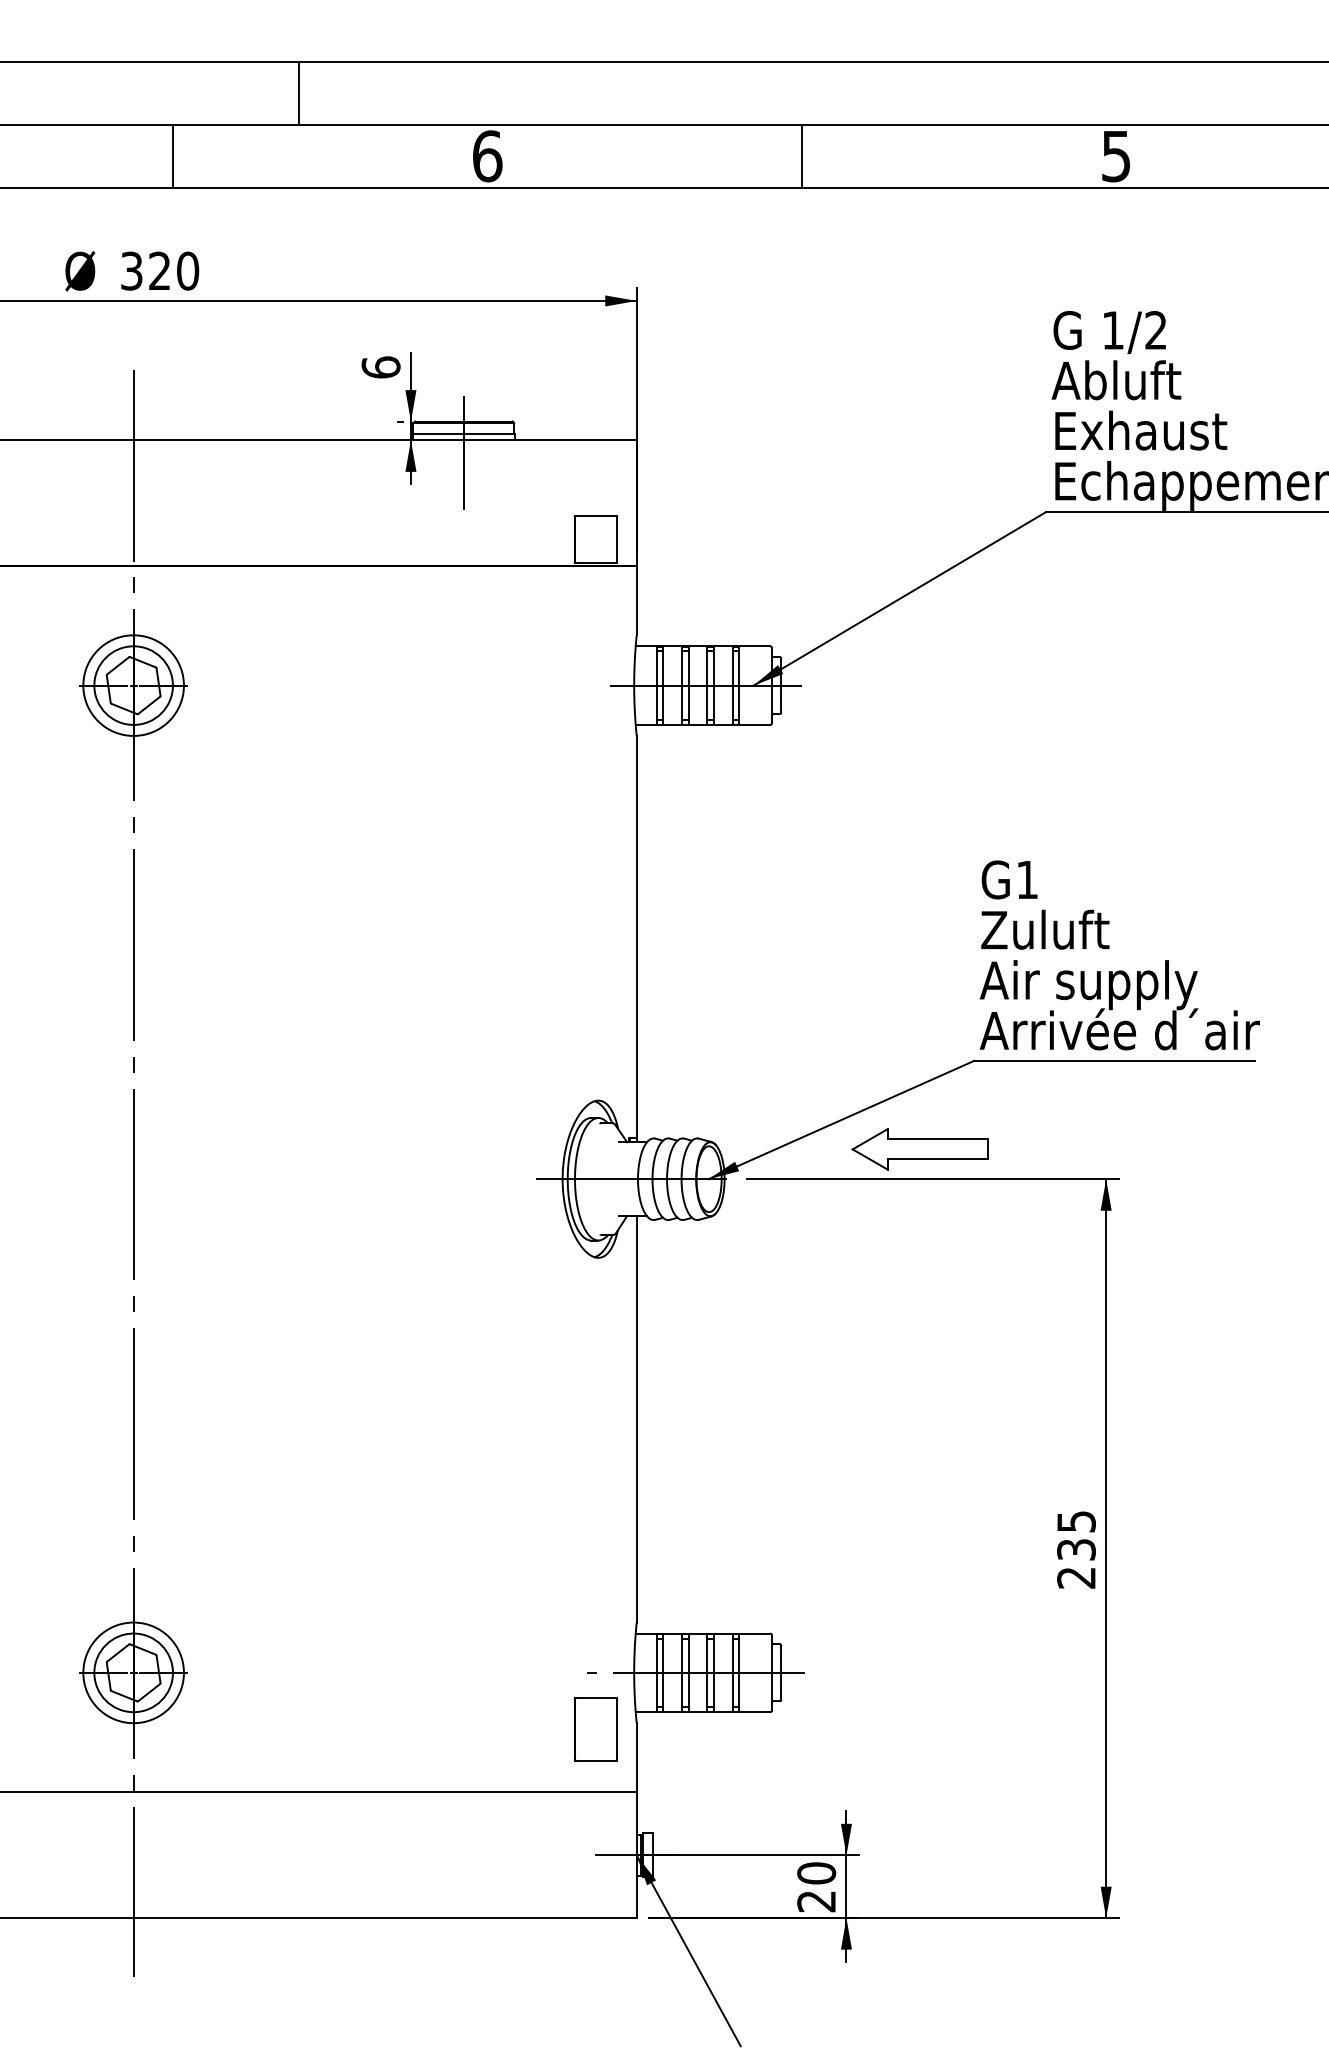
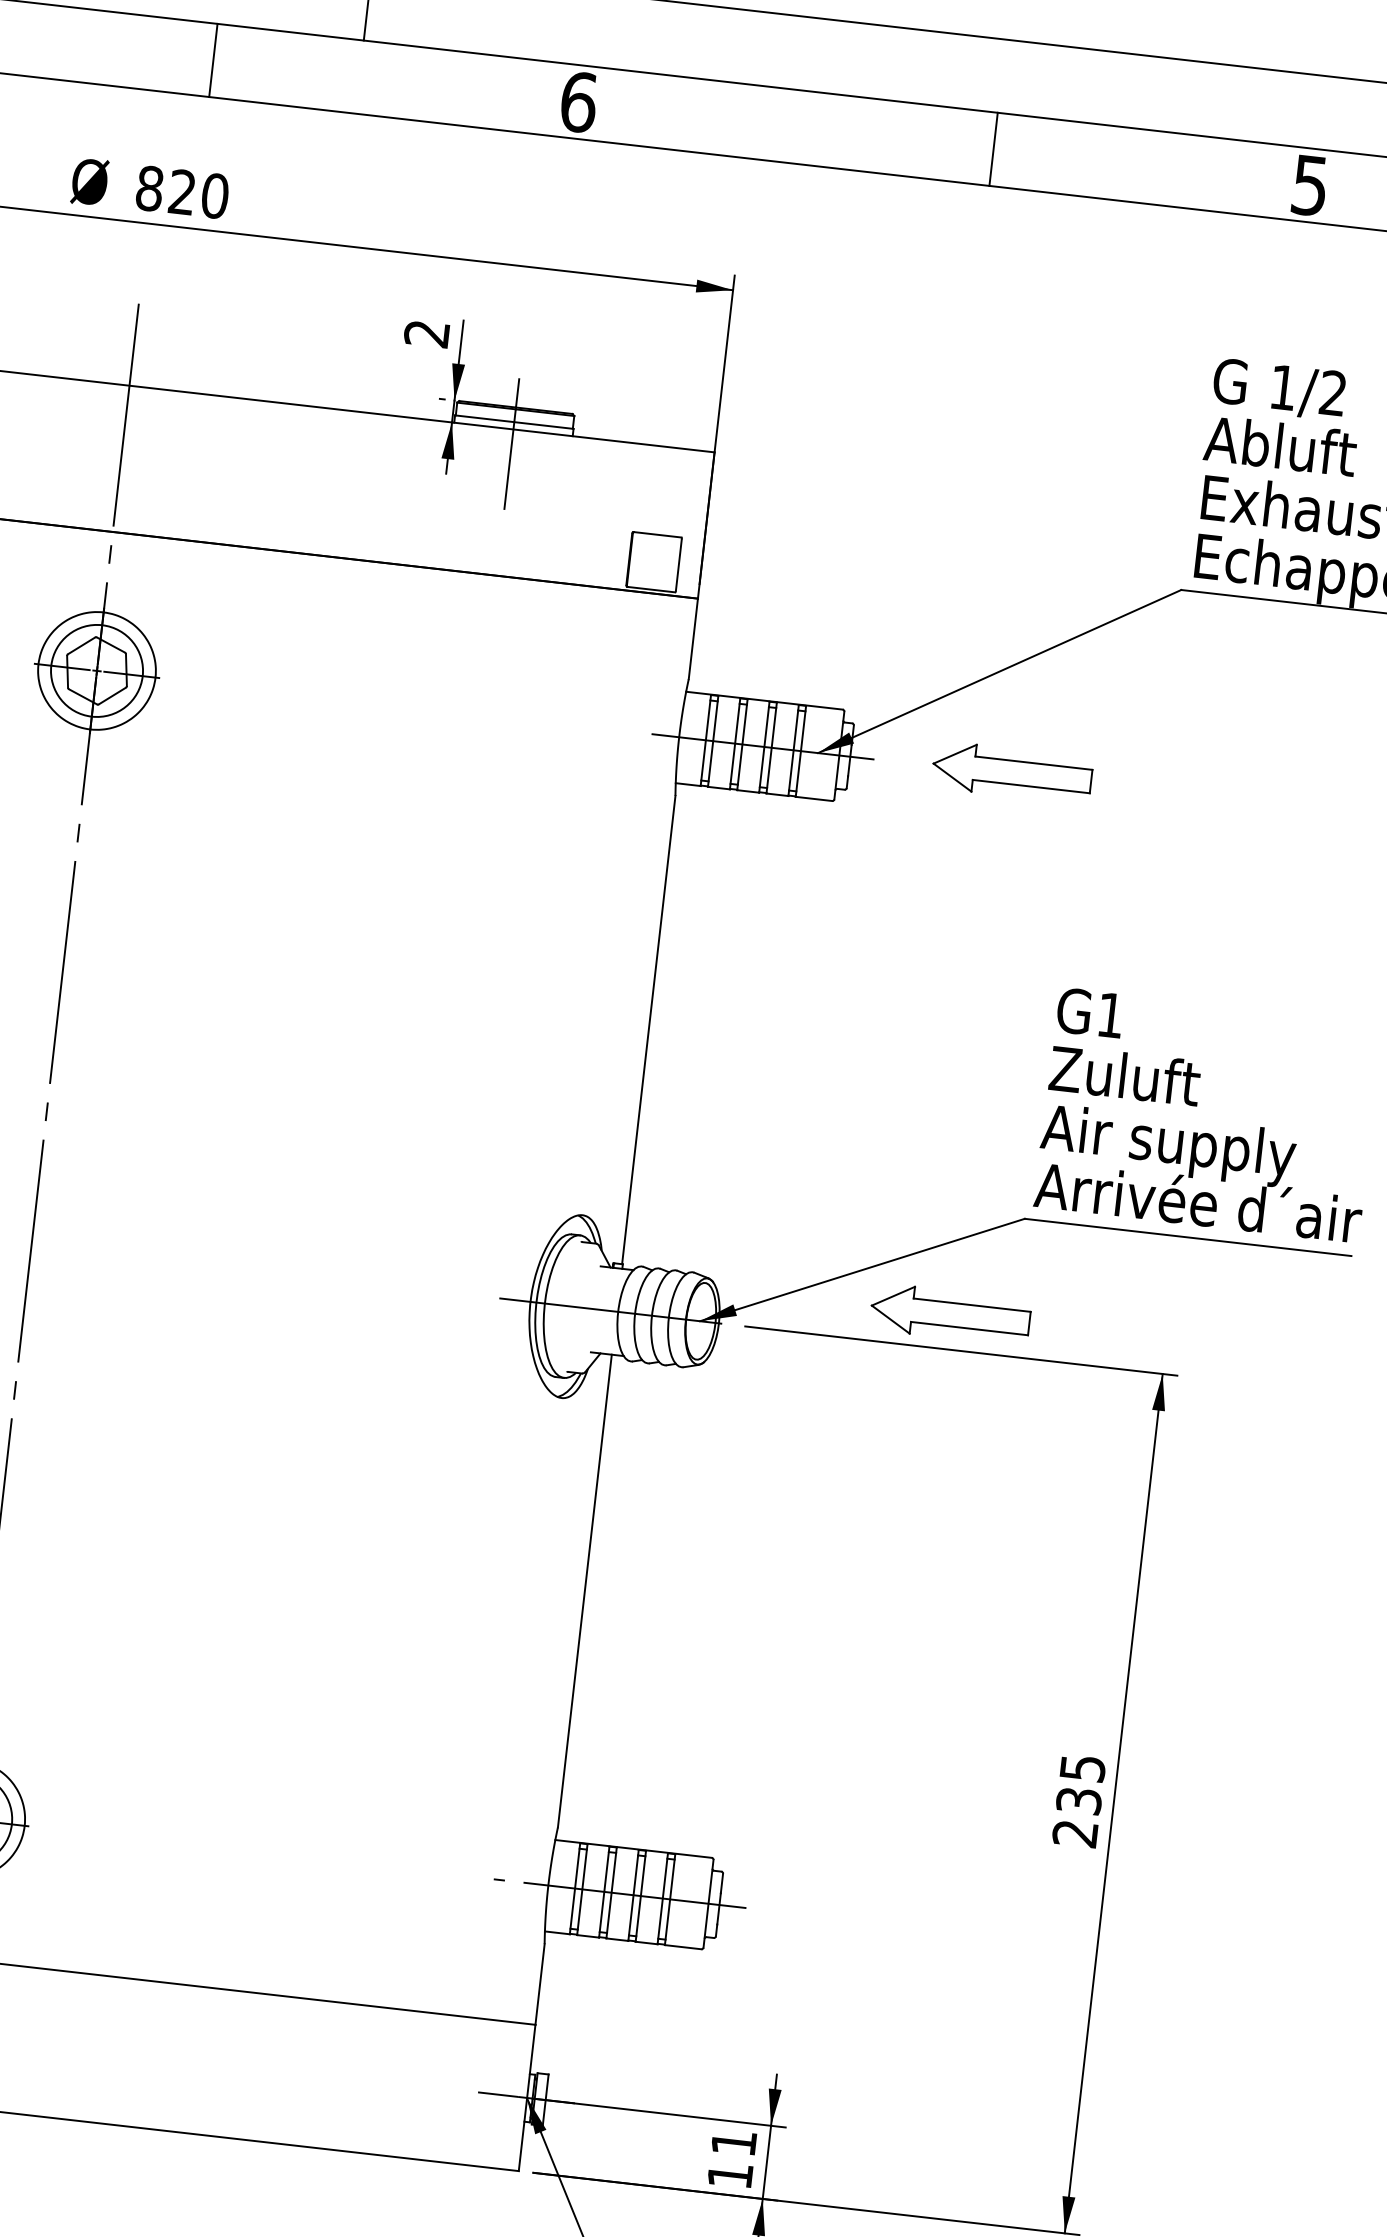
line: (802, 155) -> (994, 148), moved
text: (131, 270) -> (149, 187), 320 -> 820
text: (380, 367) -> (426, 333), 6 -> 2
part: (919, 683) -> (1011, 772), added
part: (595, 1729) -> (495, 1946), removed
text: (816, 1887) -> (731, 2159), 20 -> 11

